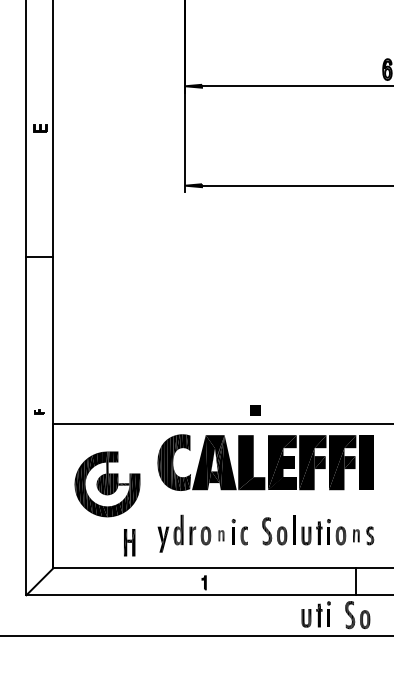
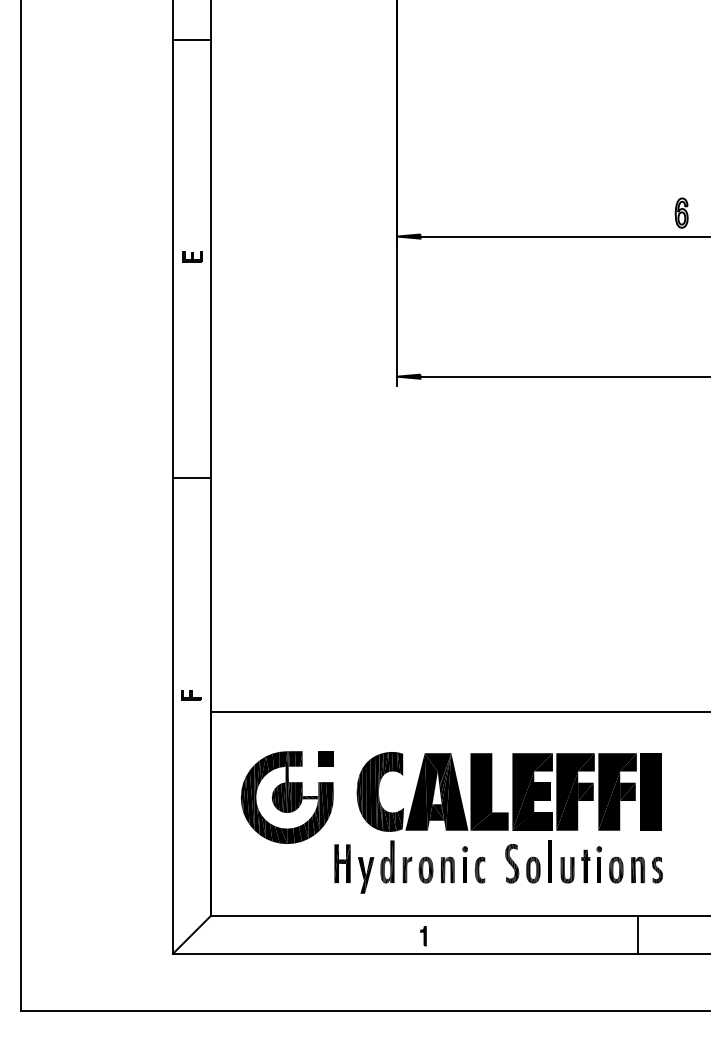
part: (40, 128) -> (192, 256), moved
part: (255, 410) -> (325, 758), moved
part: (39, 411) -> (191, 695), size x1.43
part: (265, 462) -> (508, 791), moved
part: (221, 535) -> (447, 869), size x1.67
part: (356, 535) -> (637, 869), size x1.43
part: (129, 542) -> (342, 863), moved
part: (316, 614) -> (581, 980), removed
part: (357, 614) -> (639, 981), removed

